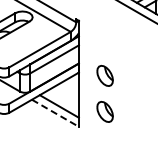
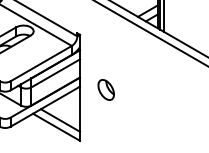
part: (104, 111) -> (105, 125), removed
line: (55, 113) -> (56, 127), dashed -> solid

